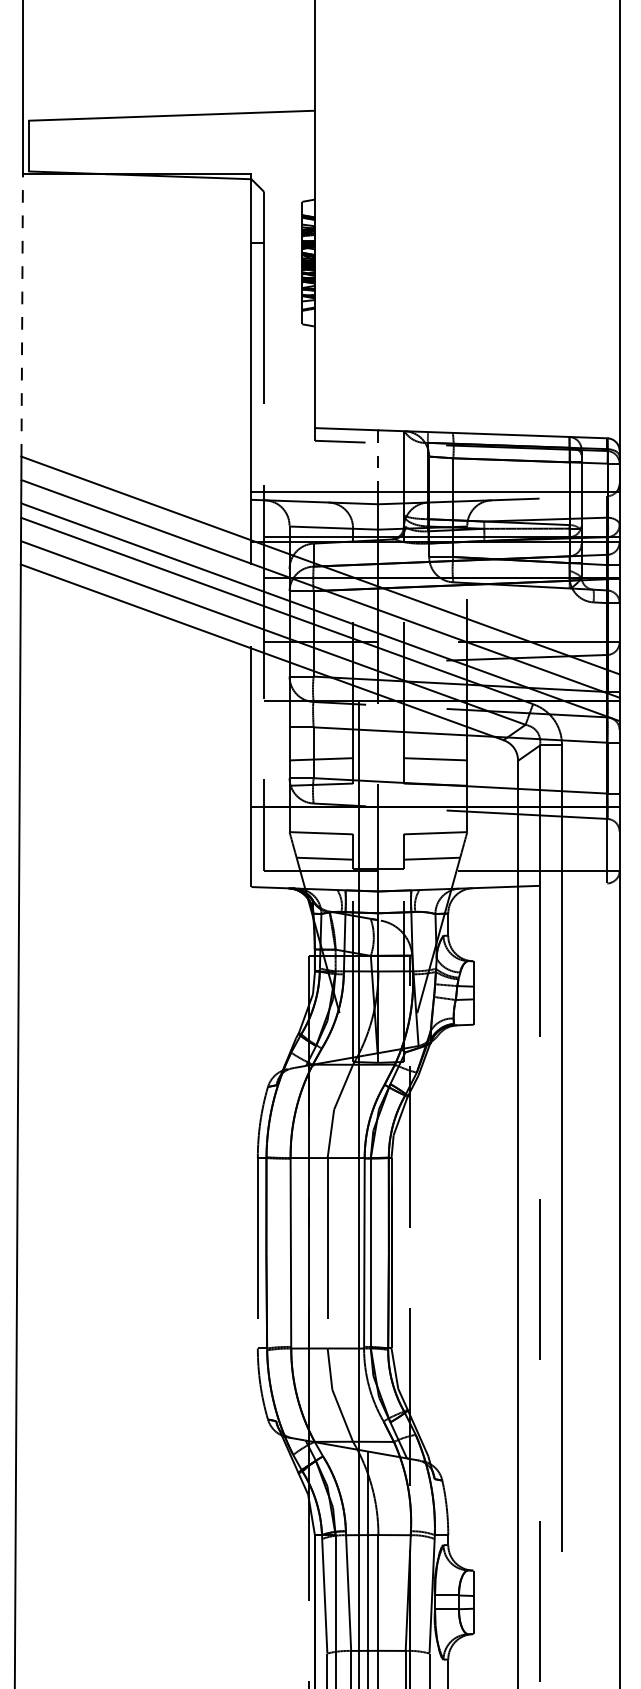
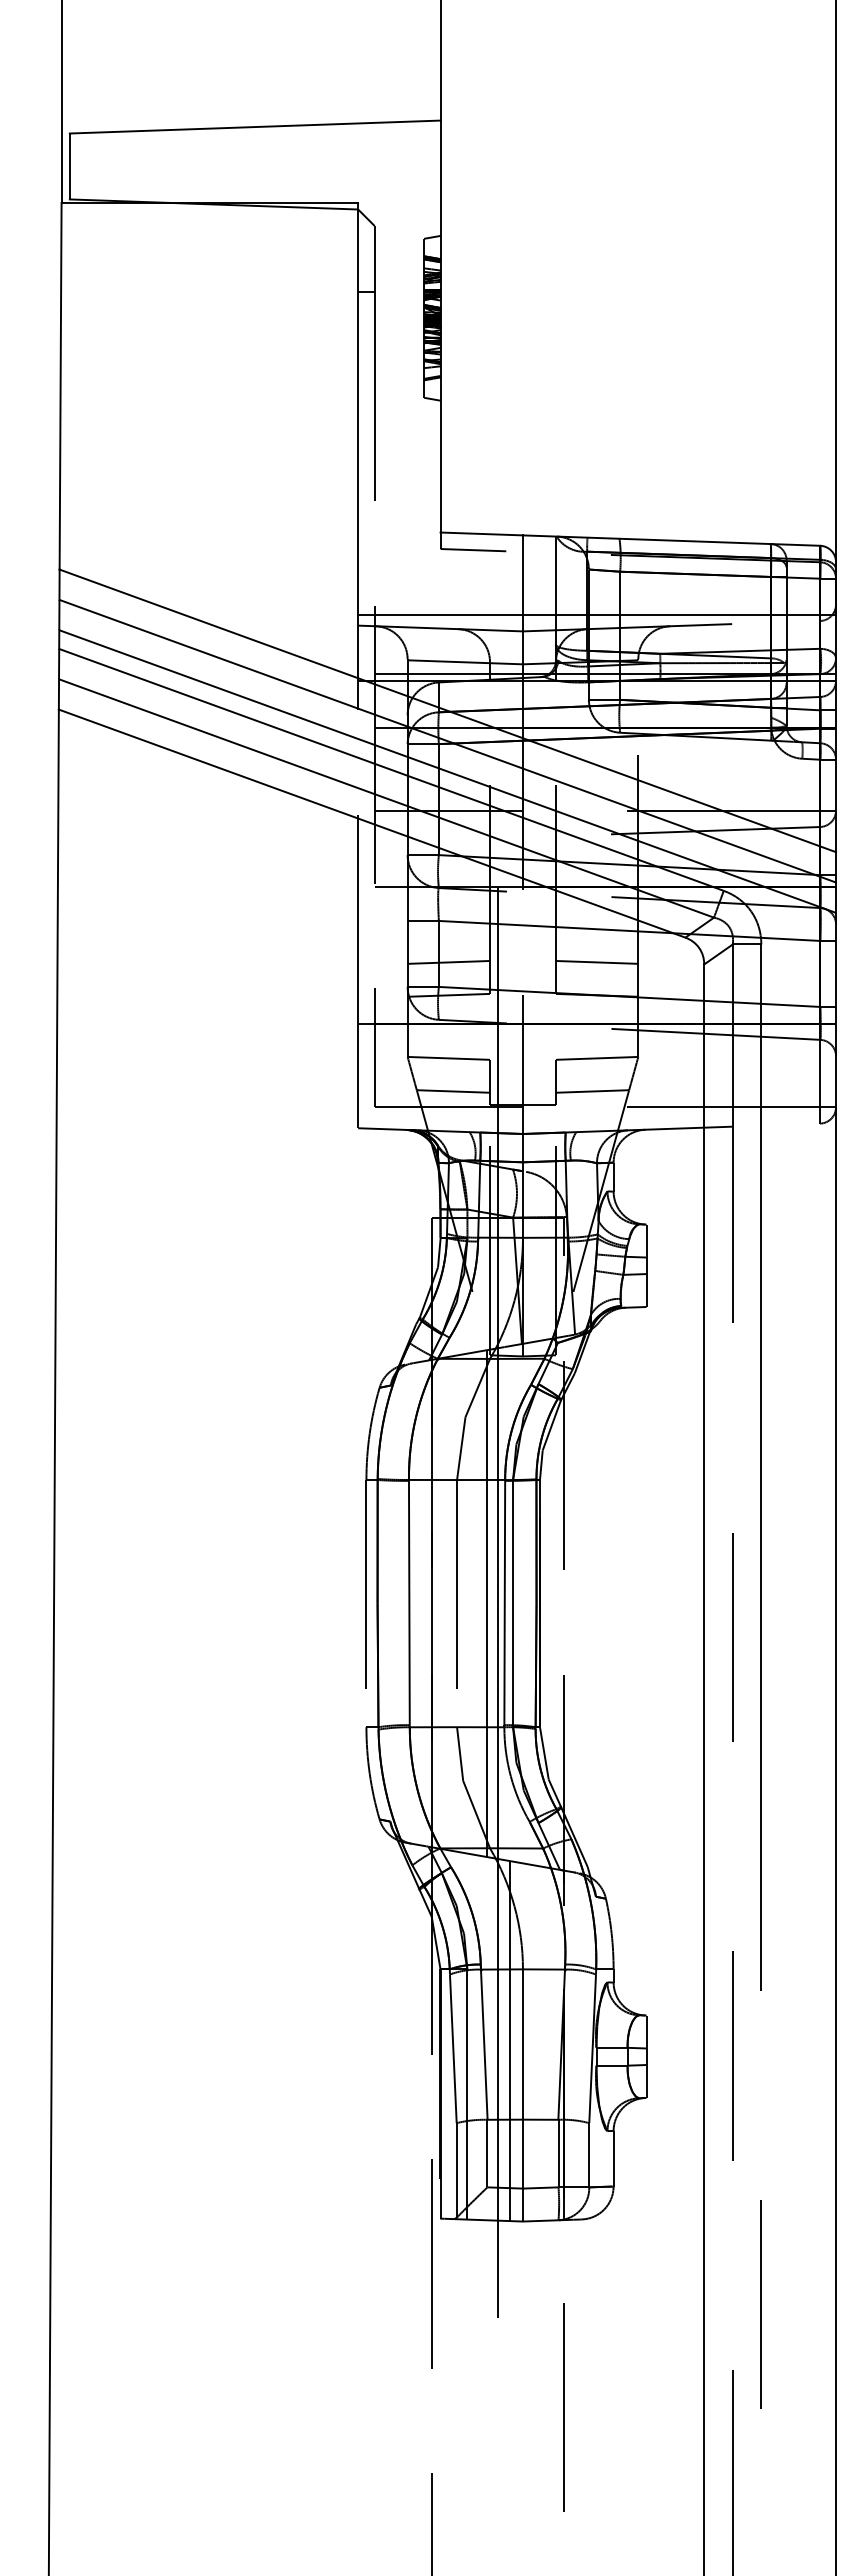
line: (22, 314) -> (60, 385), dashed -> solid
line: (378, 461) -> (522, 575), dashed -> solid
line: (350, 1253) -> (486, 1603), added

